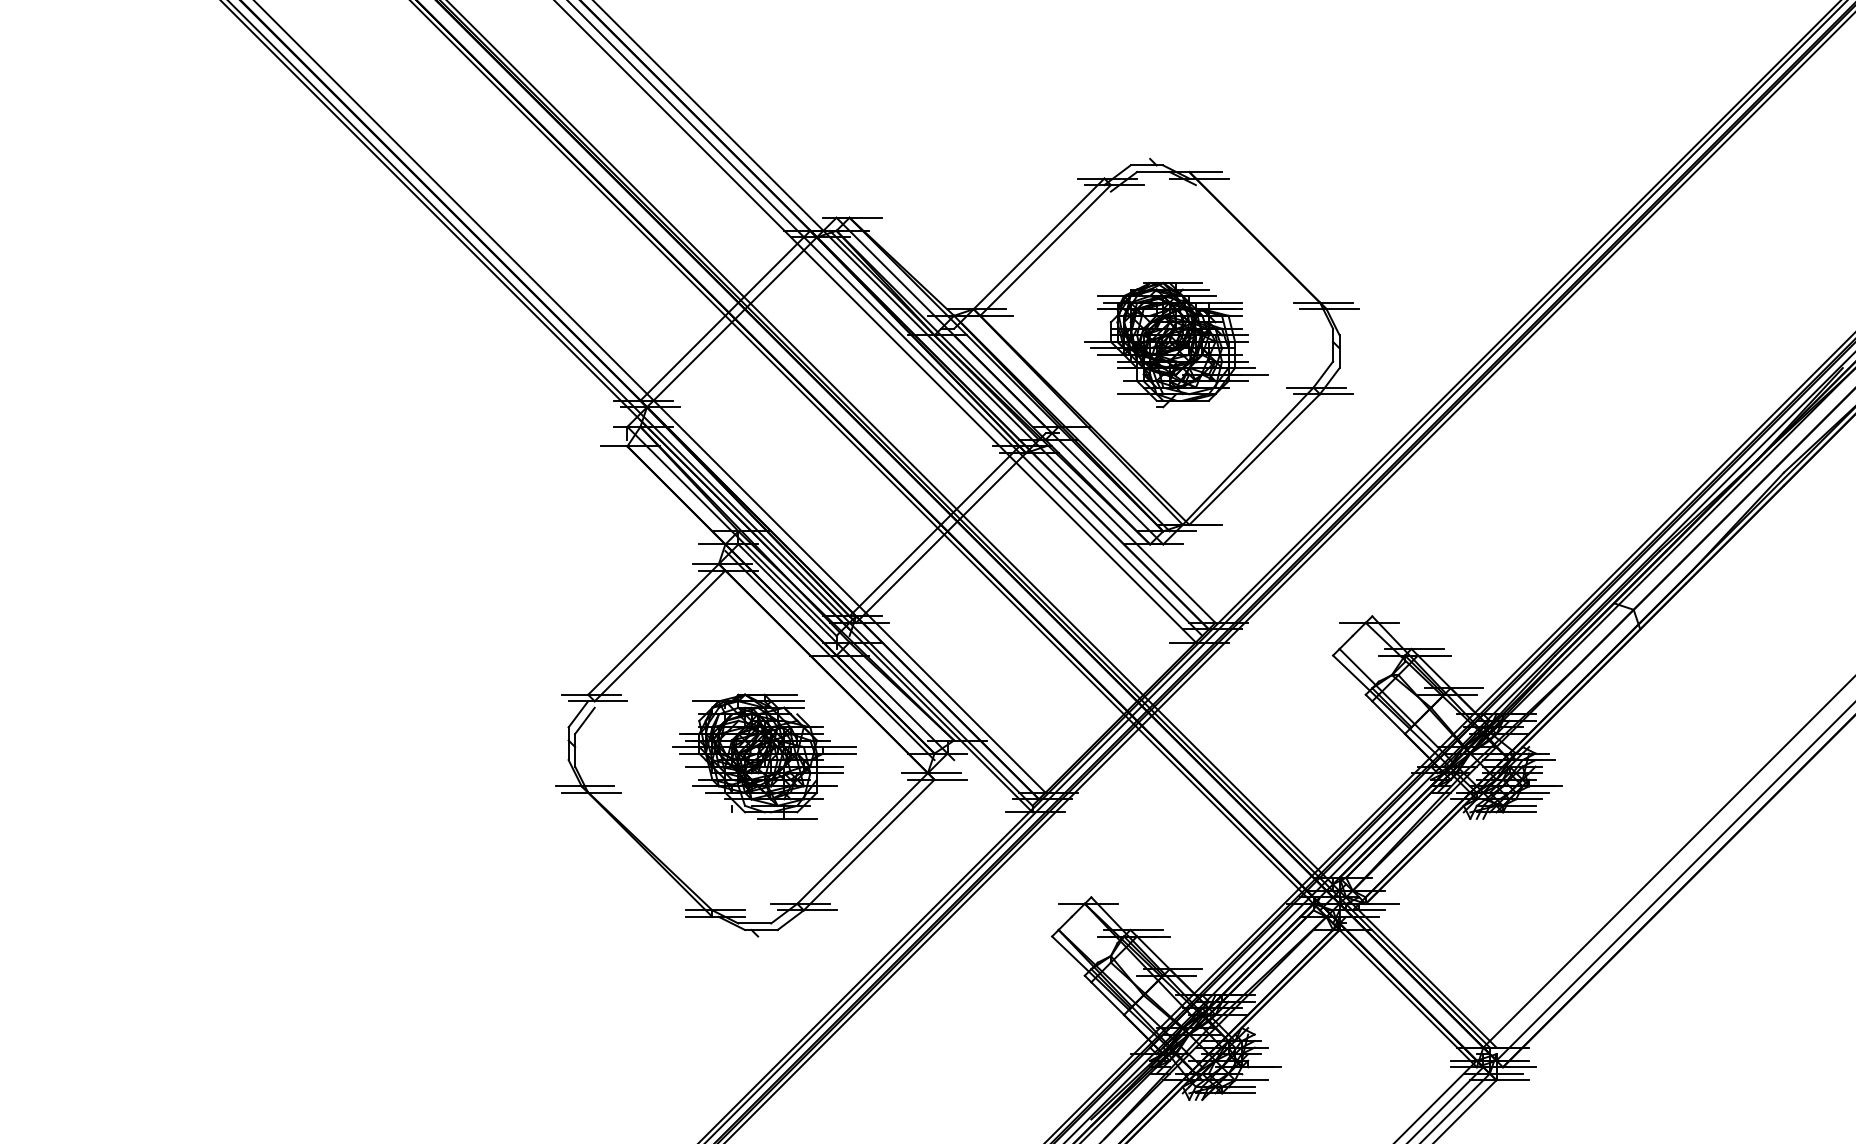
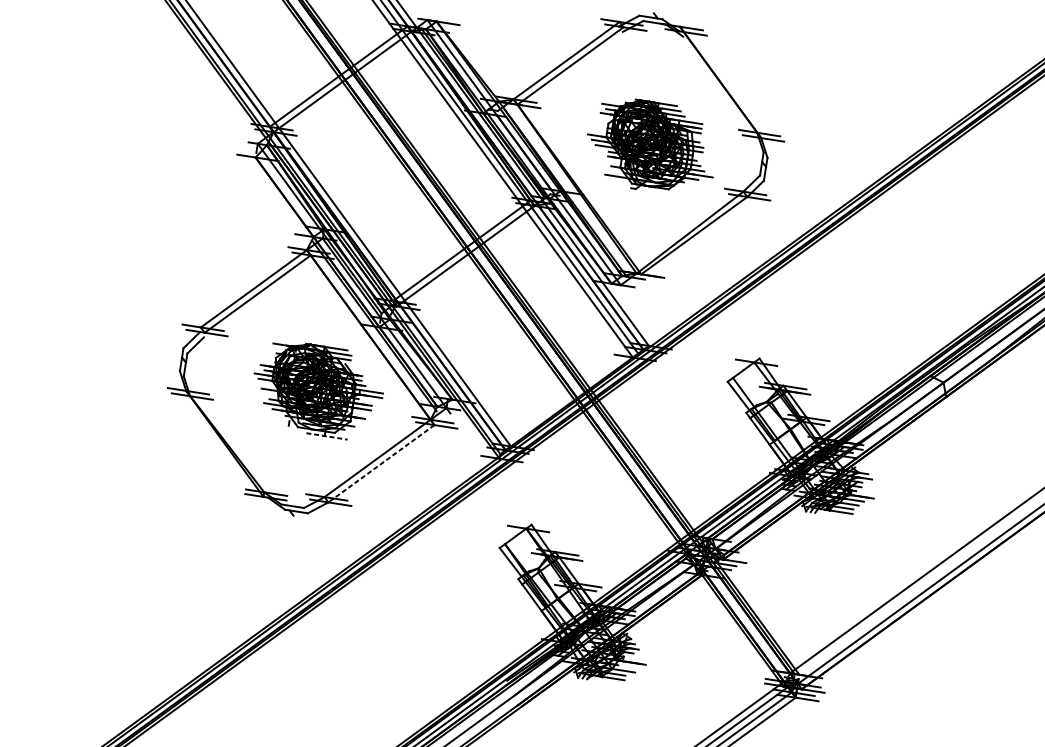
line: (788, 818) -> (327, 436), solid -> dashed
line: (868, 845) -> (380, 463), solid -> dashed

